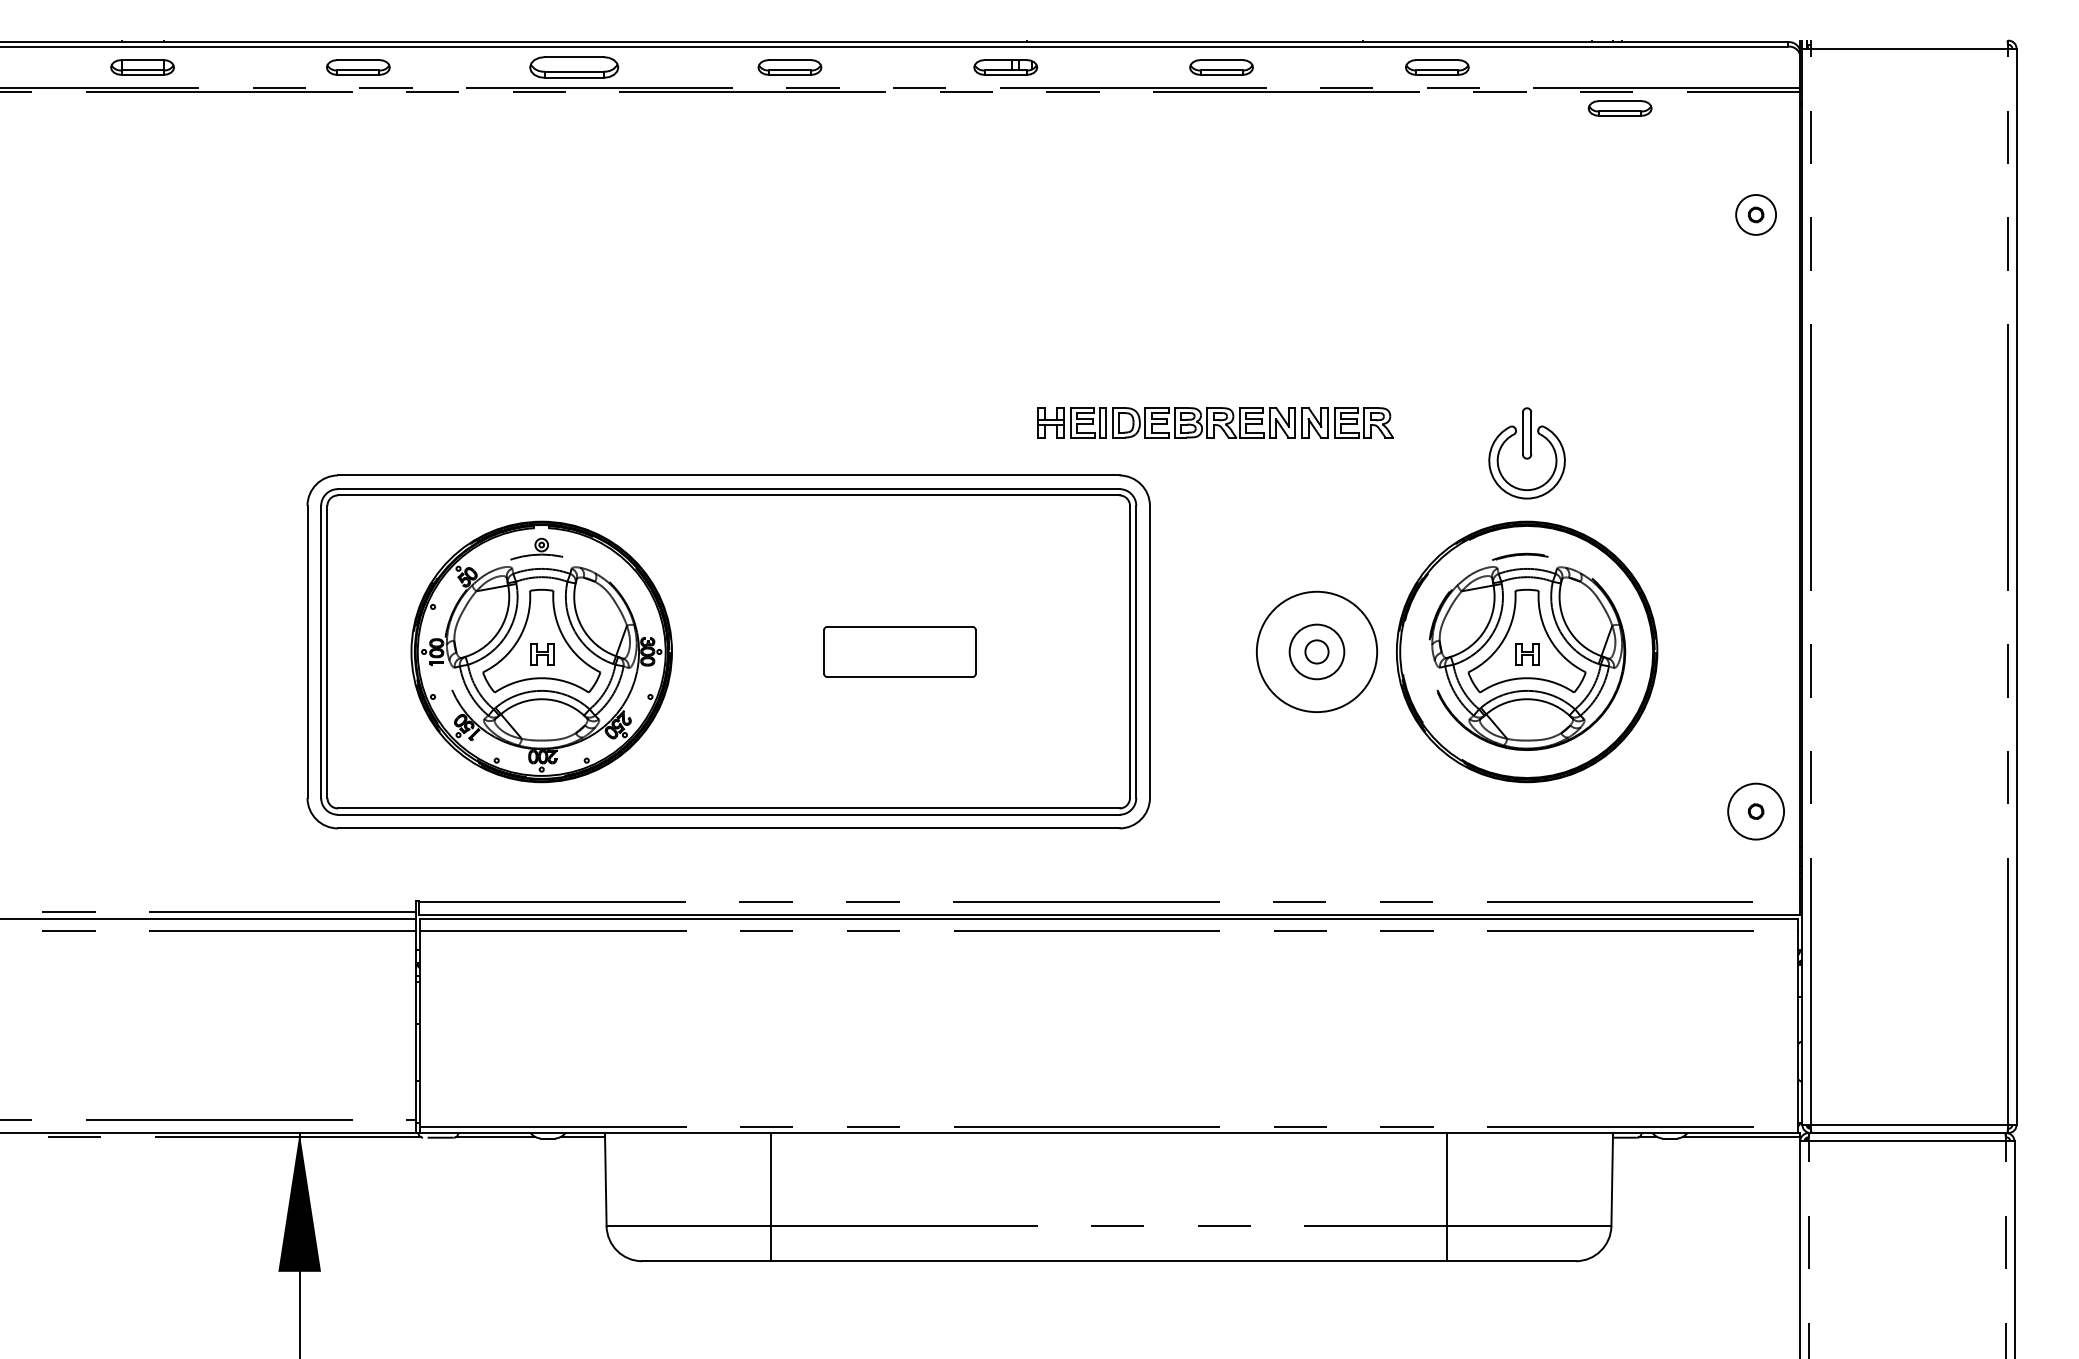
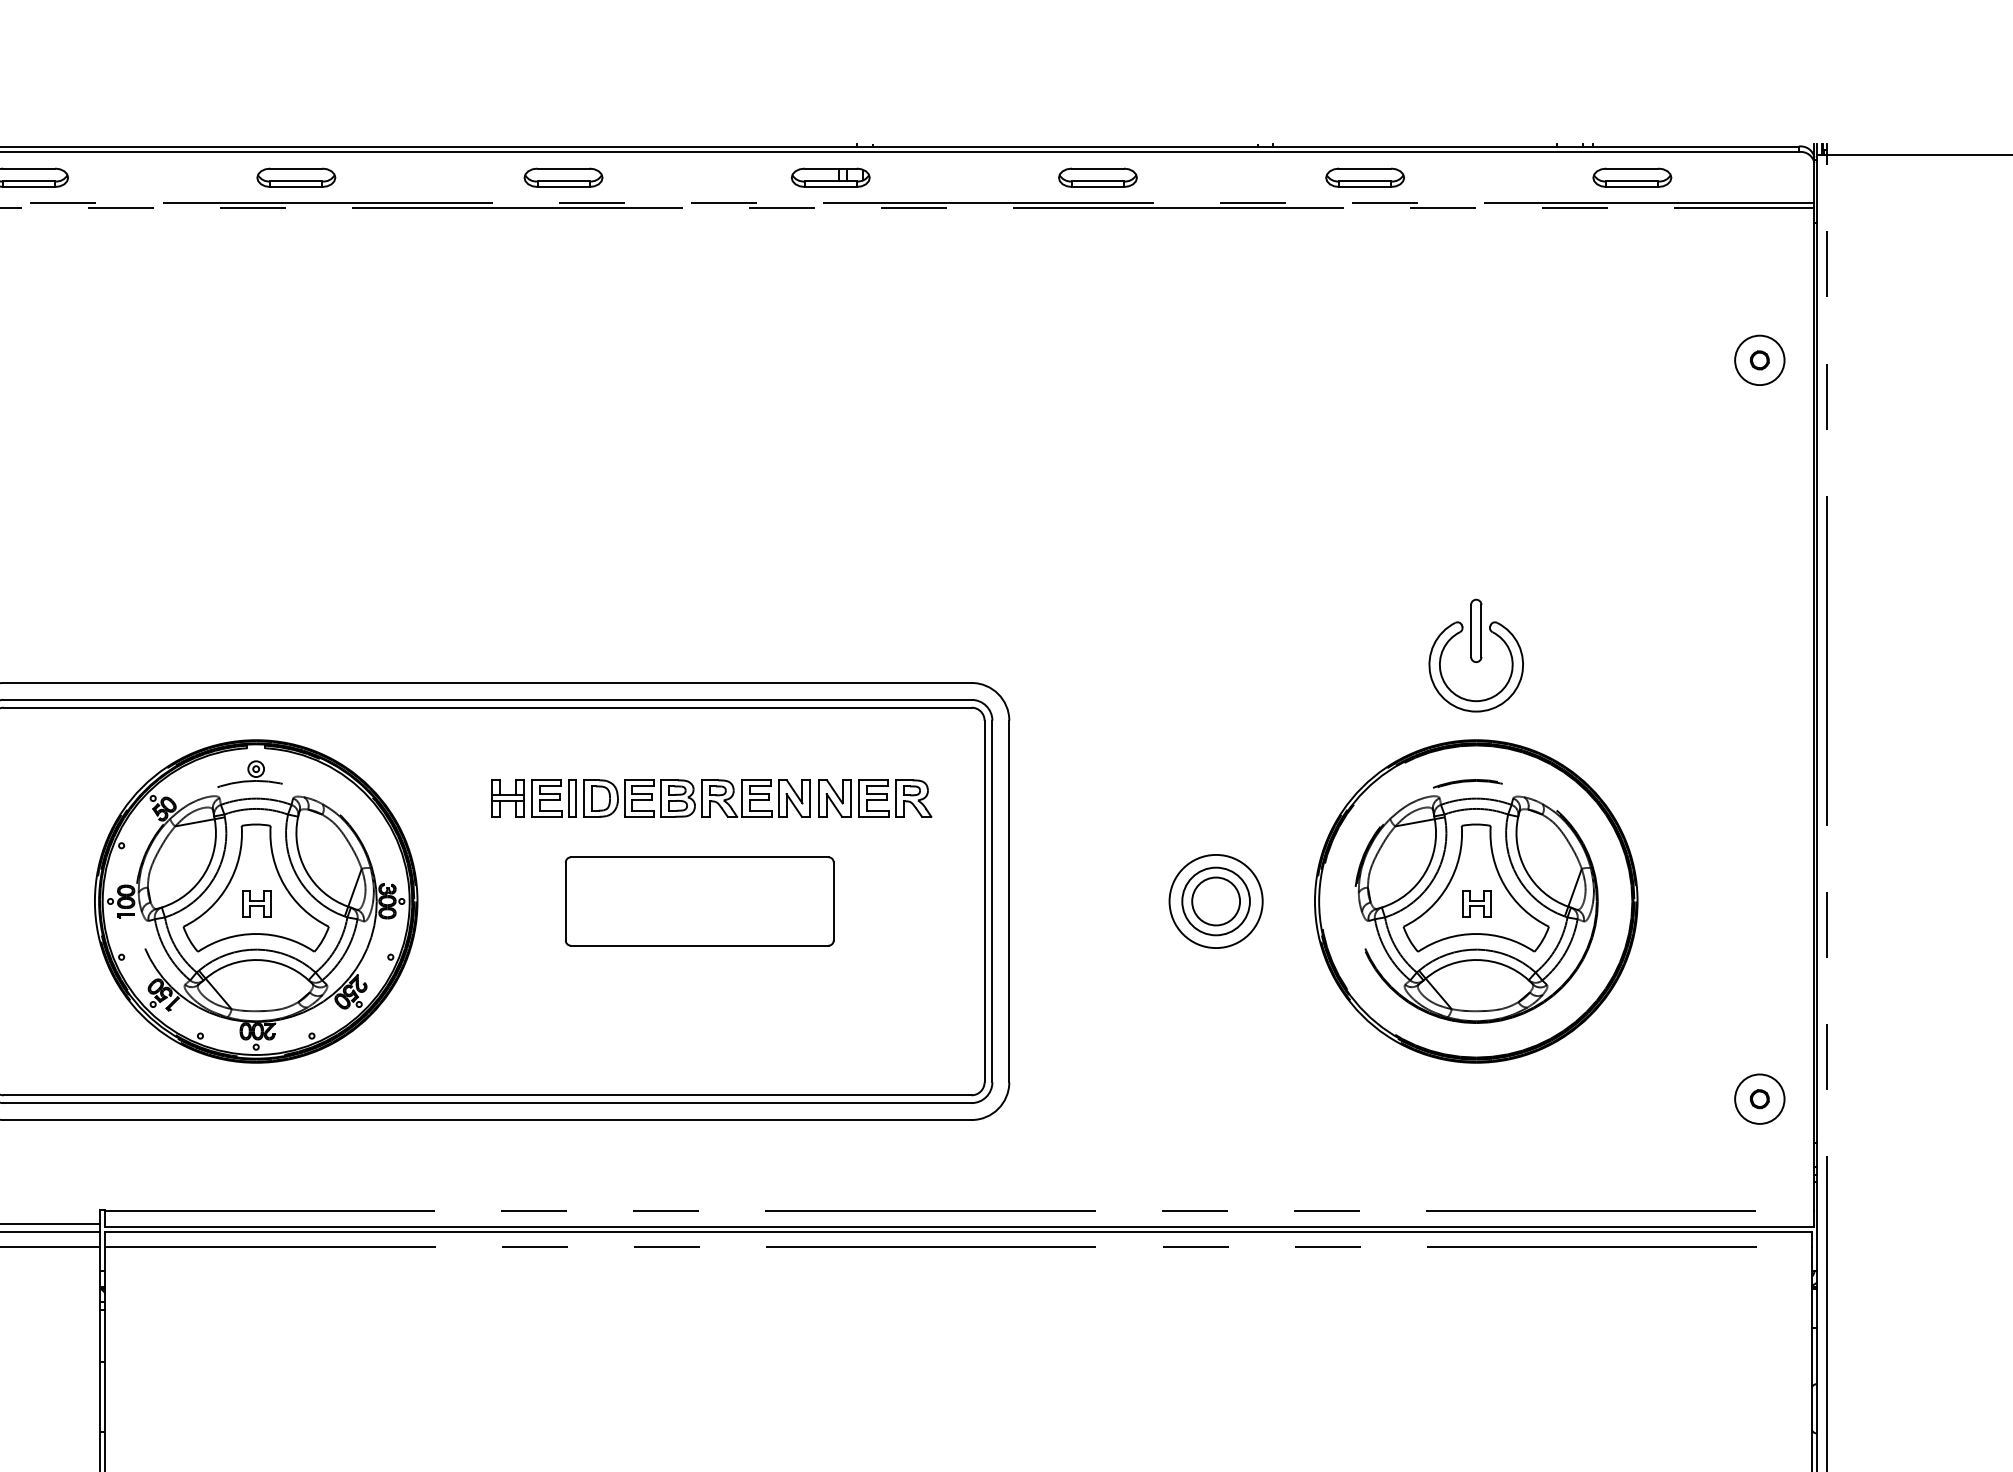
part: (573, 67) -> (295, 177), size x0.71
part: (1619, 108) -> (1631, 177), moved
part: (1215, 422) -> (711, 798), moved
part: (899, 651) -> (699, 900), size x1.43
circle: (1316, 651) -> (1215, 900), size x0.62
circle: (1316, 651) -> (1215, 900), size x1.67
circle: (1756, 811) -> (1760, 1099), size x0.71

